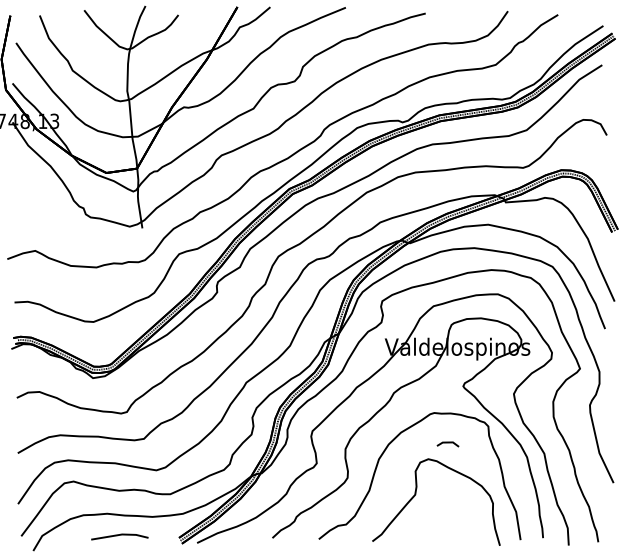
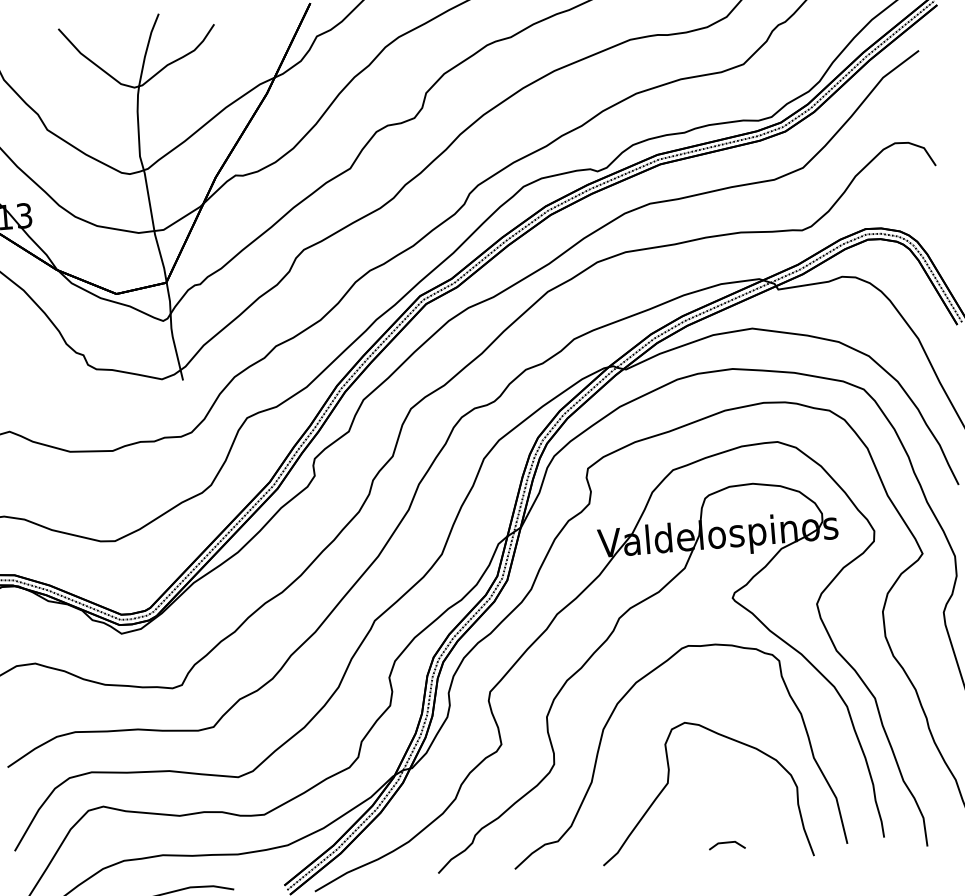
line: (447, 443) -> (726, 844), moved

